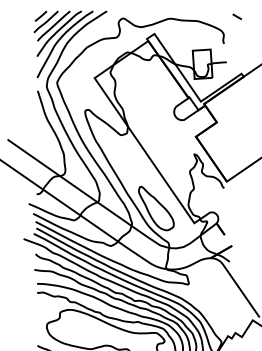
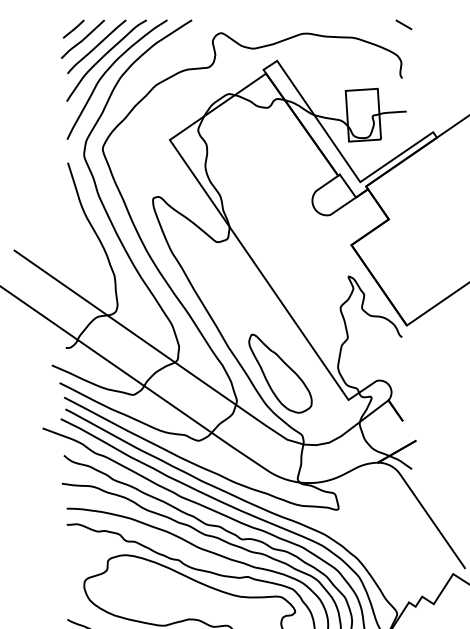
line: (236, 16) -> (402, 24), moved

